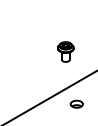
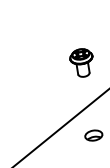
part: (65, 51) -> (81, 62), moved

